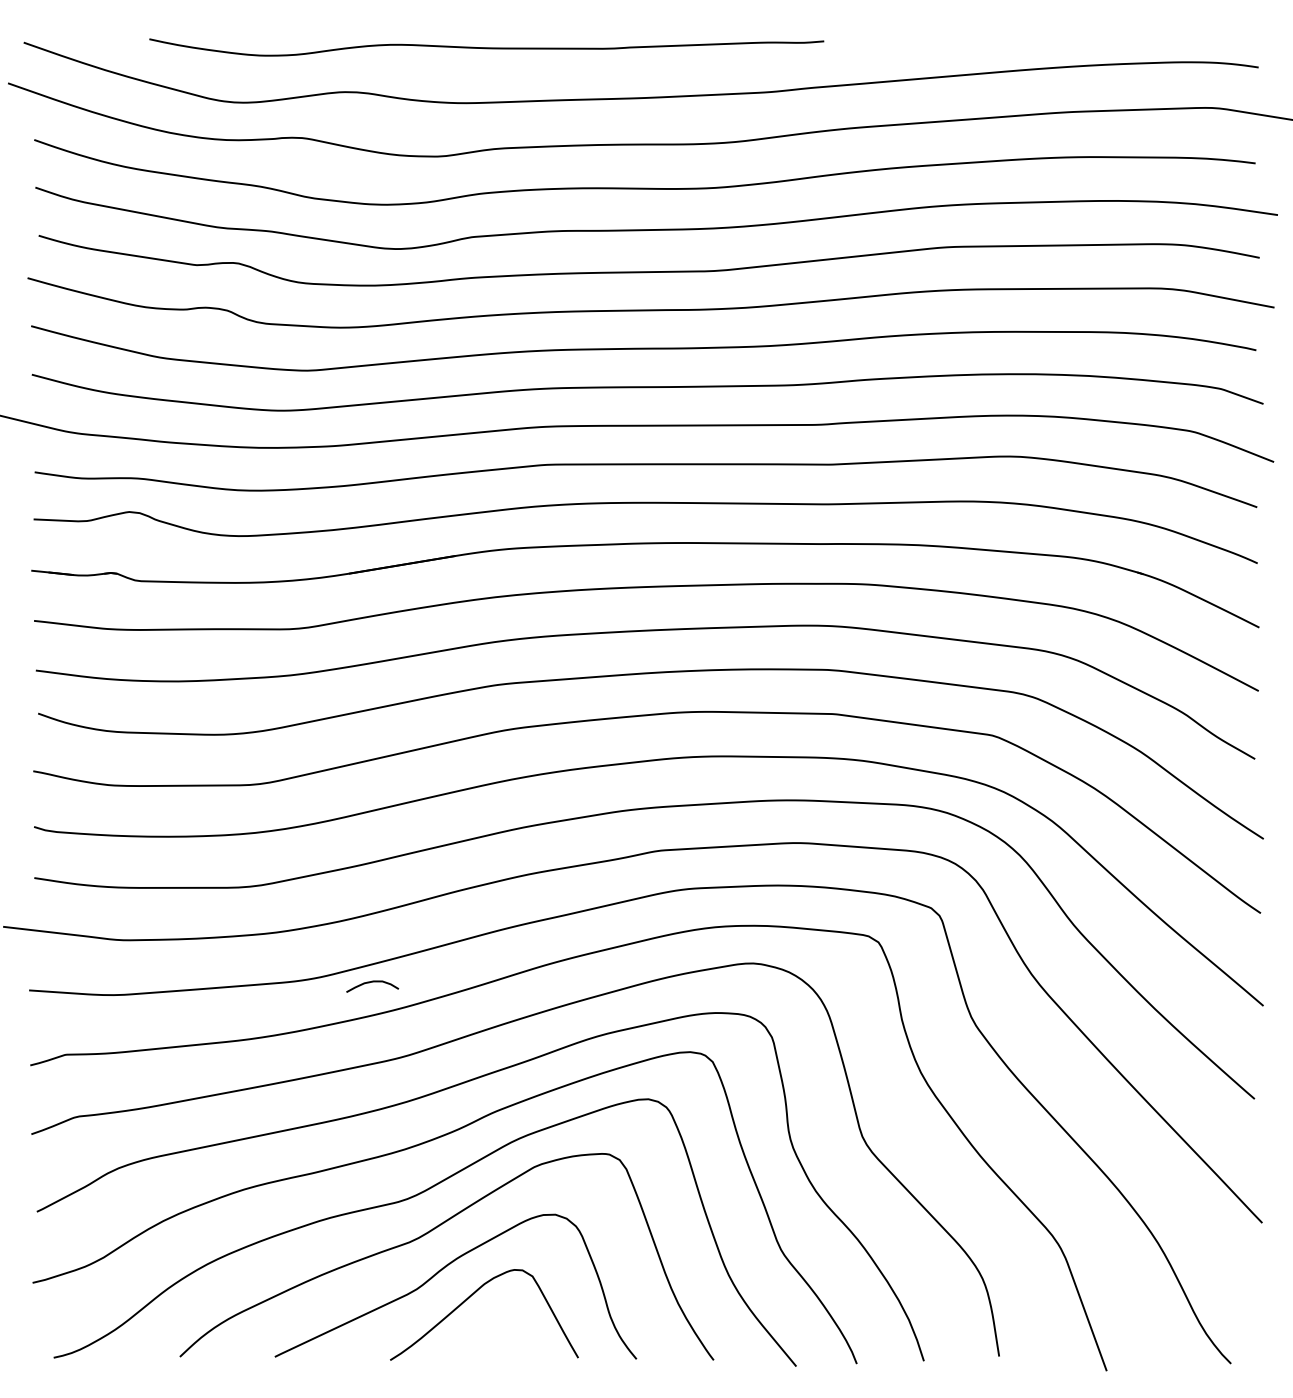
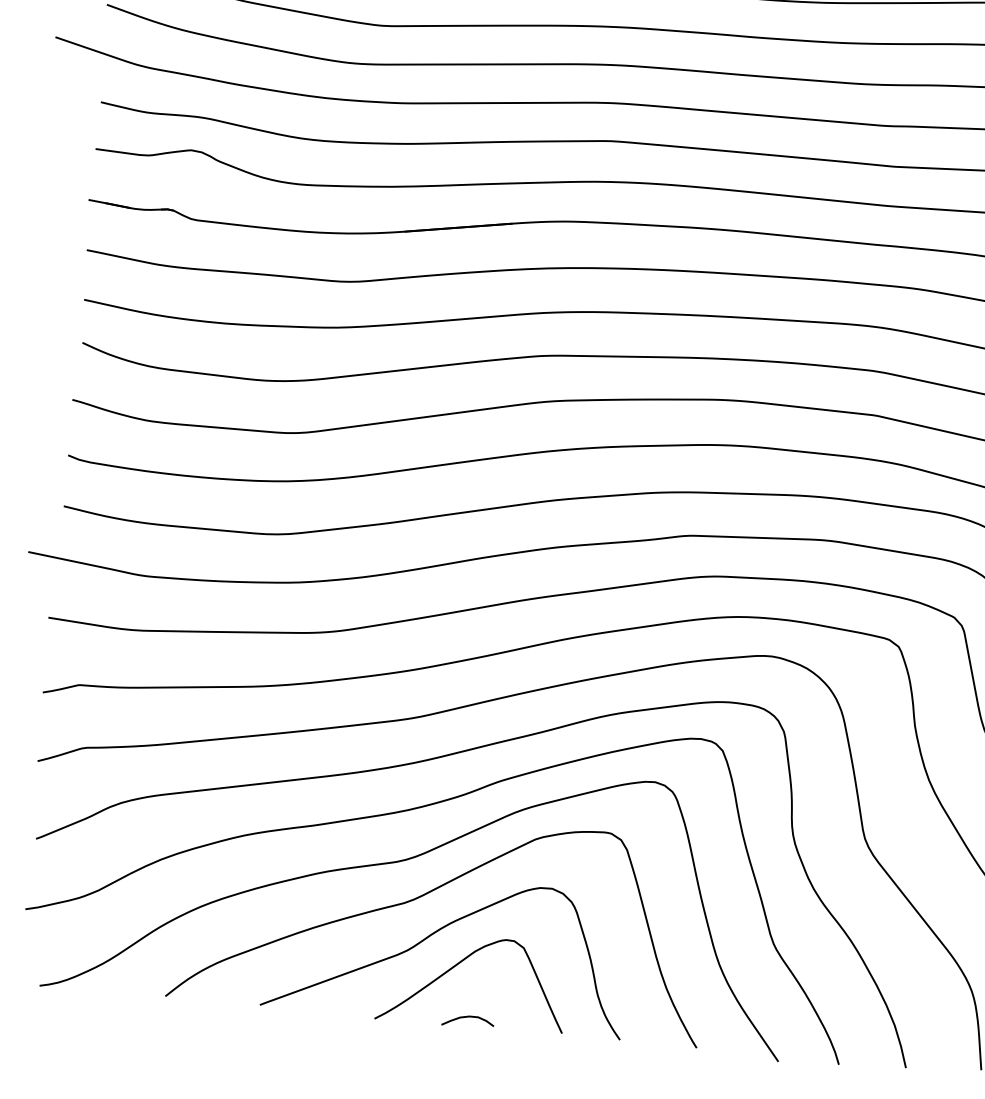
curve: (372, 982) -> (468, 1017), moved

